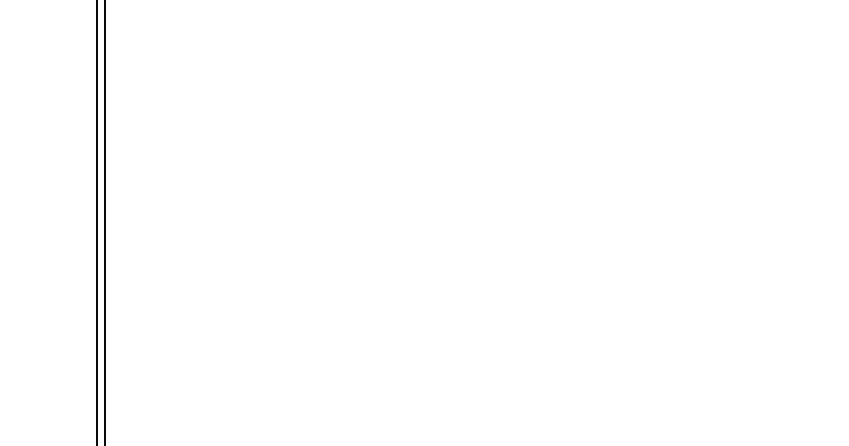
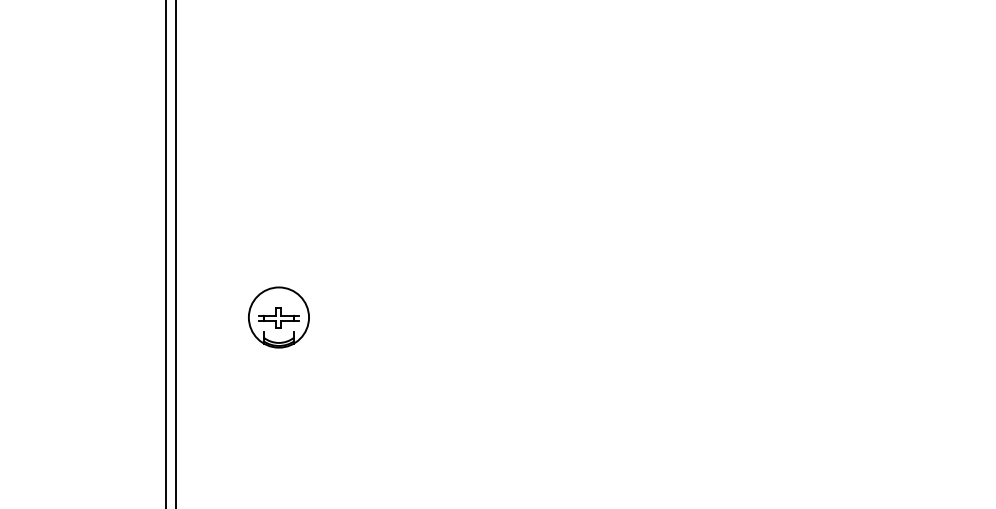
part: (183, 255) -> (278, 316), added

